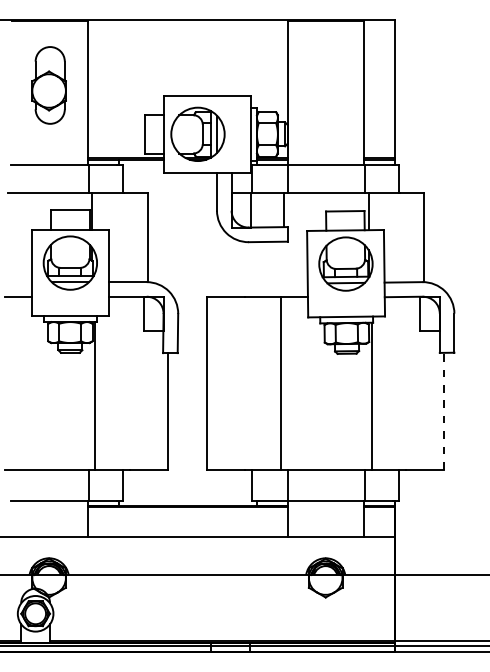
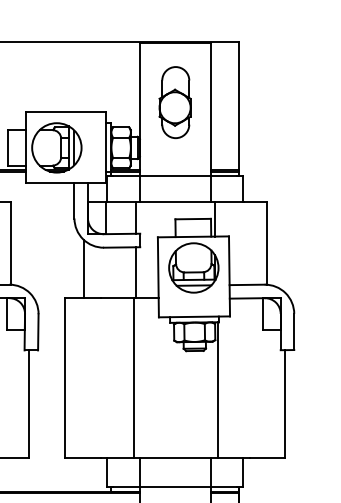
part: (325, 85) -> (174, 102), added
line: (226, 264) -> (83, 268), added
line: (283, 268) -> (136, 272), added
line: (444, 410) -> (285, 403), dashed -> solid

